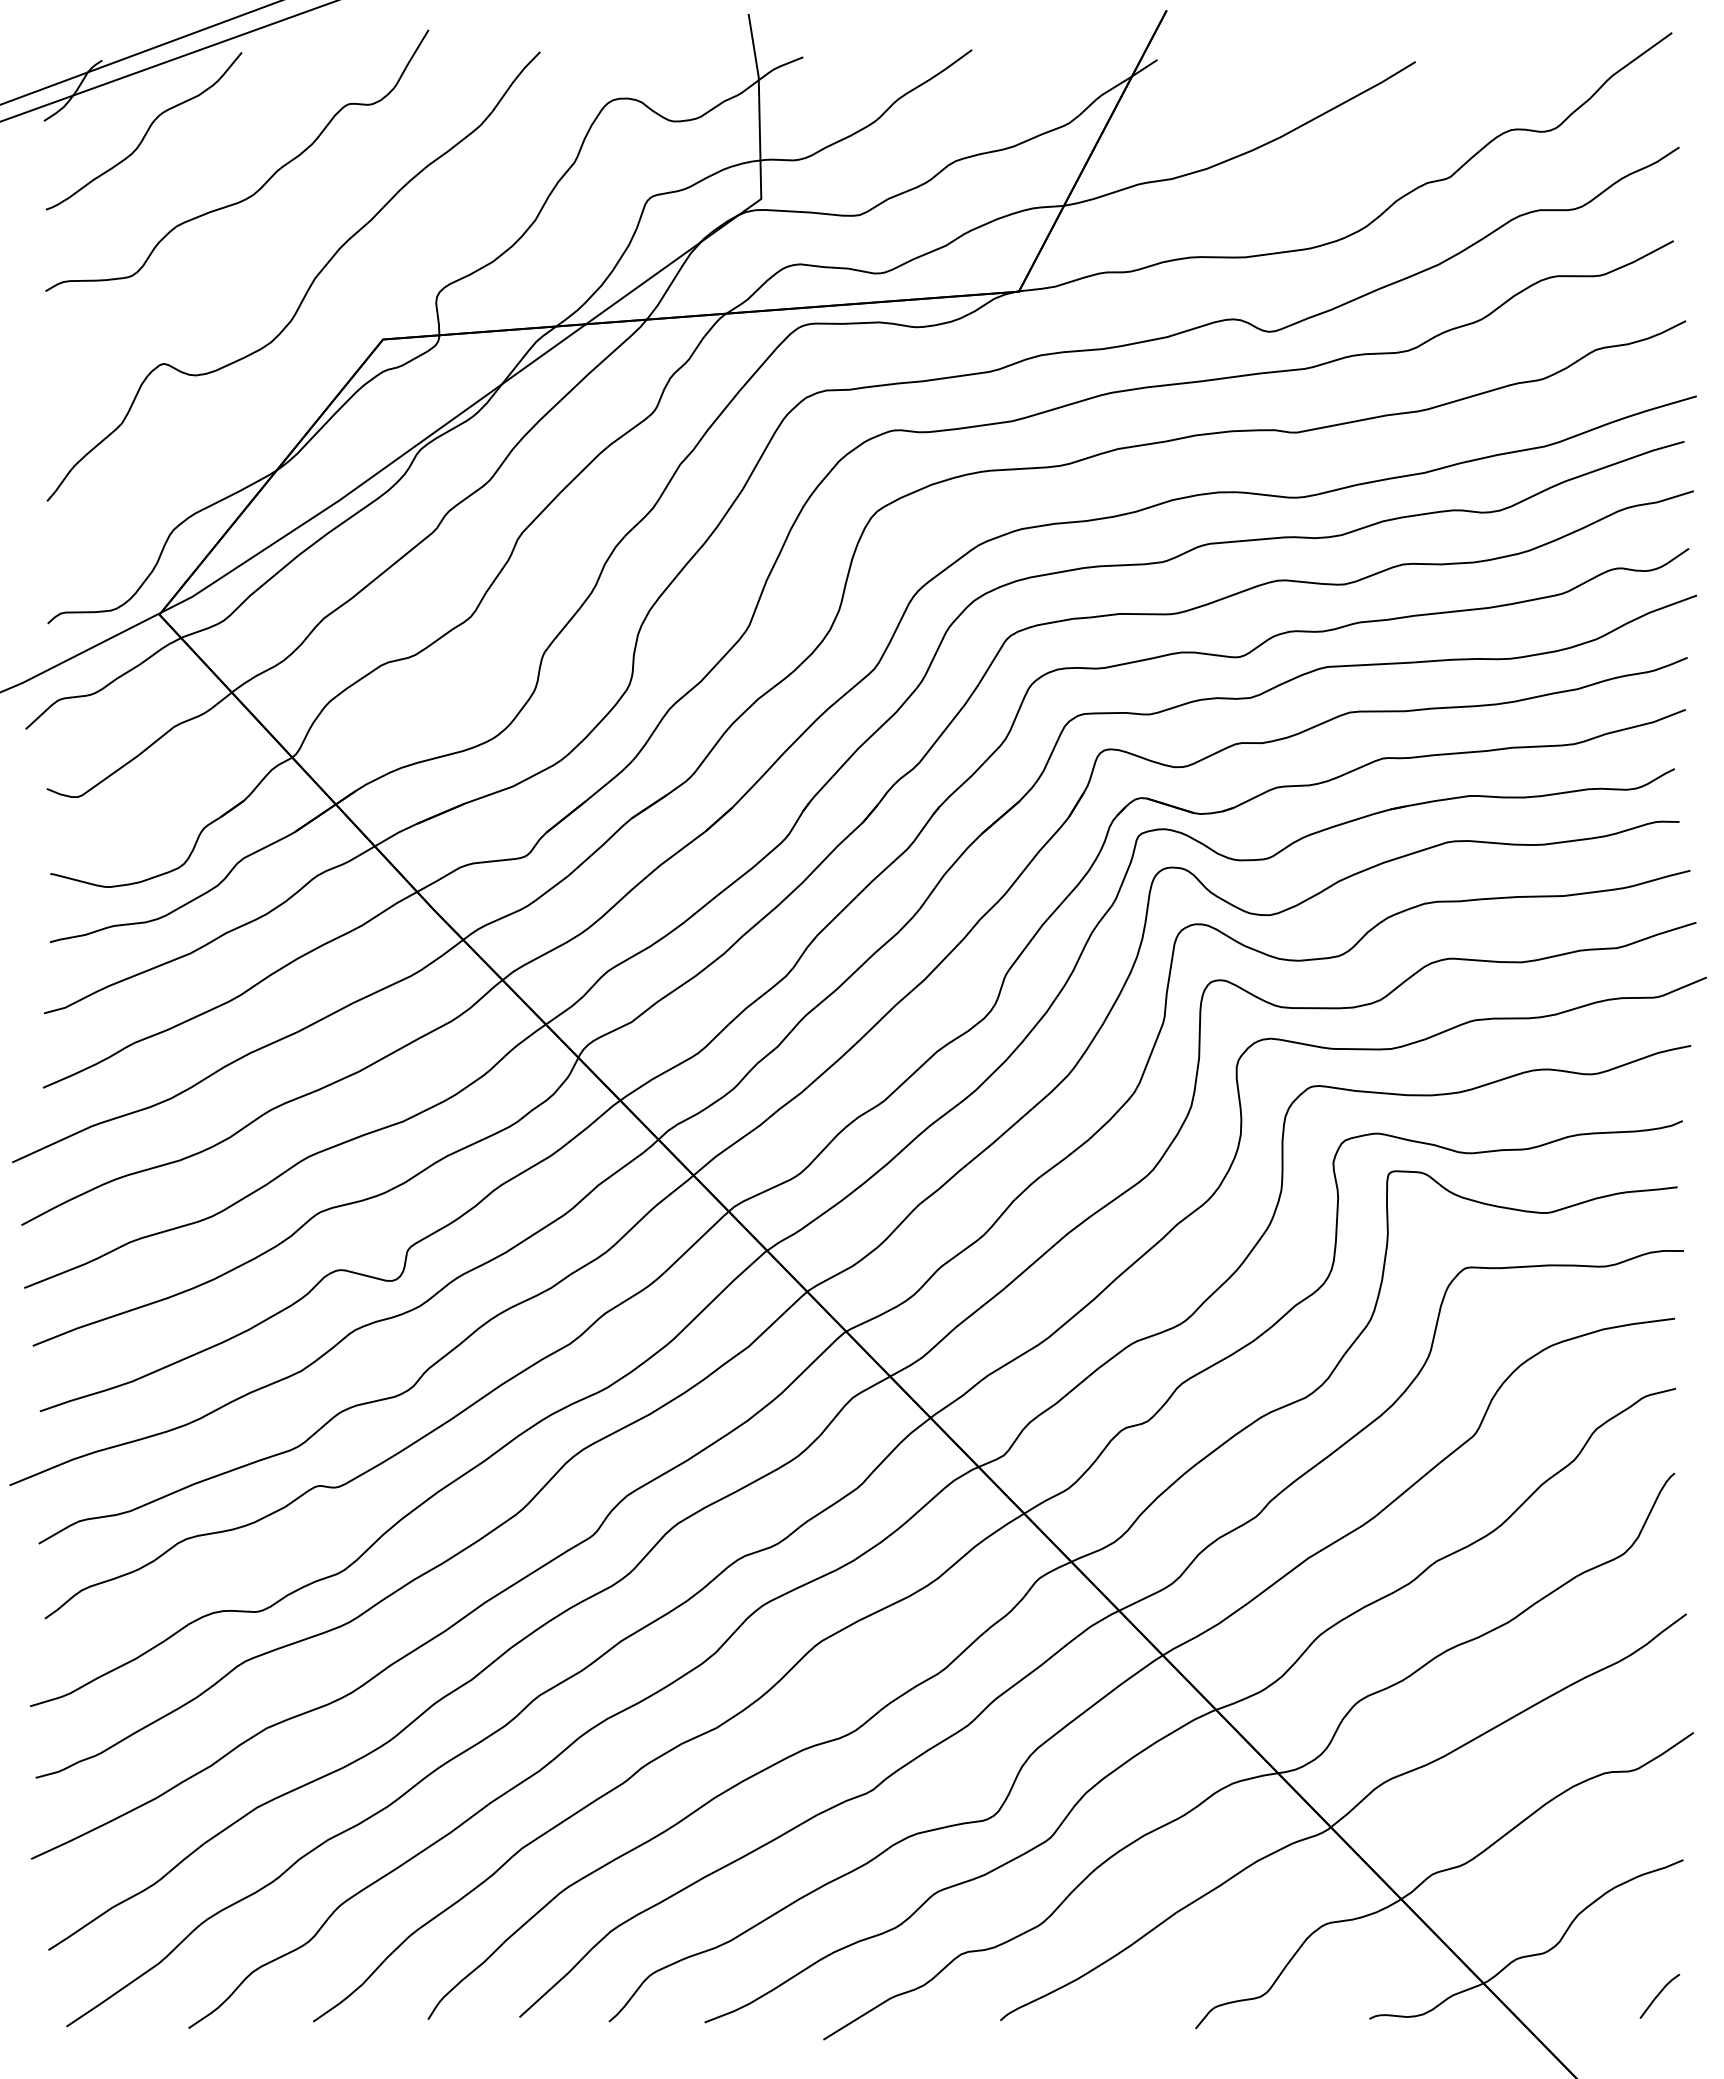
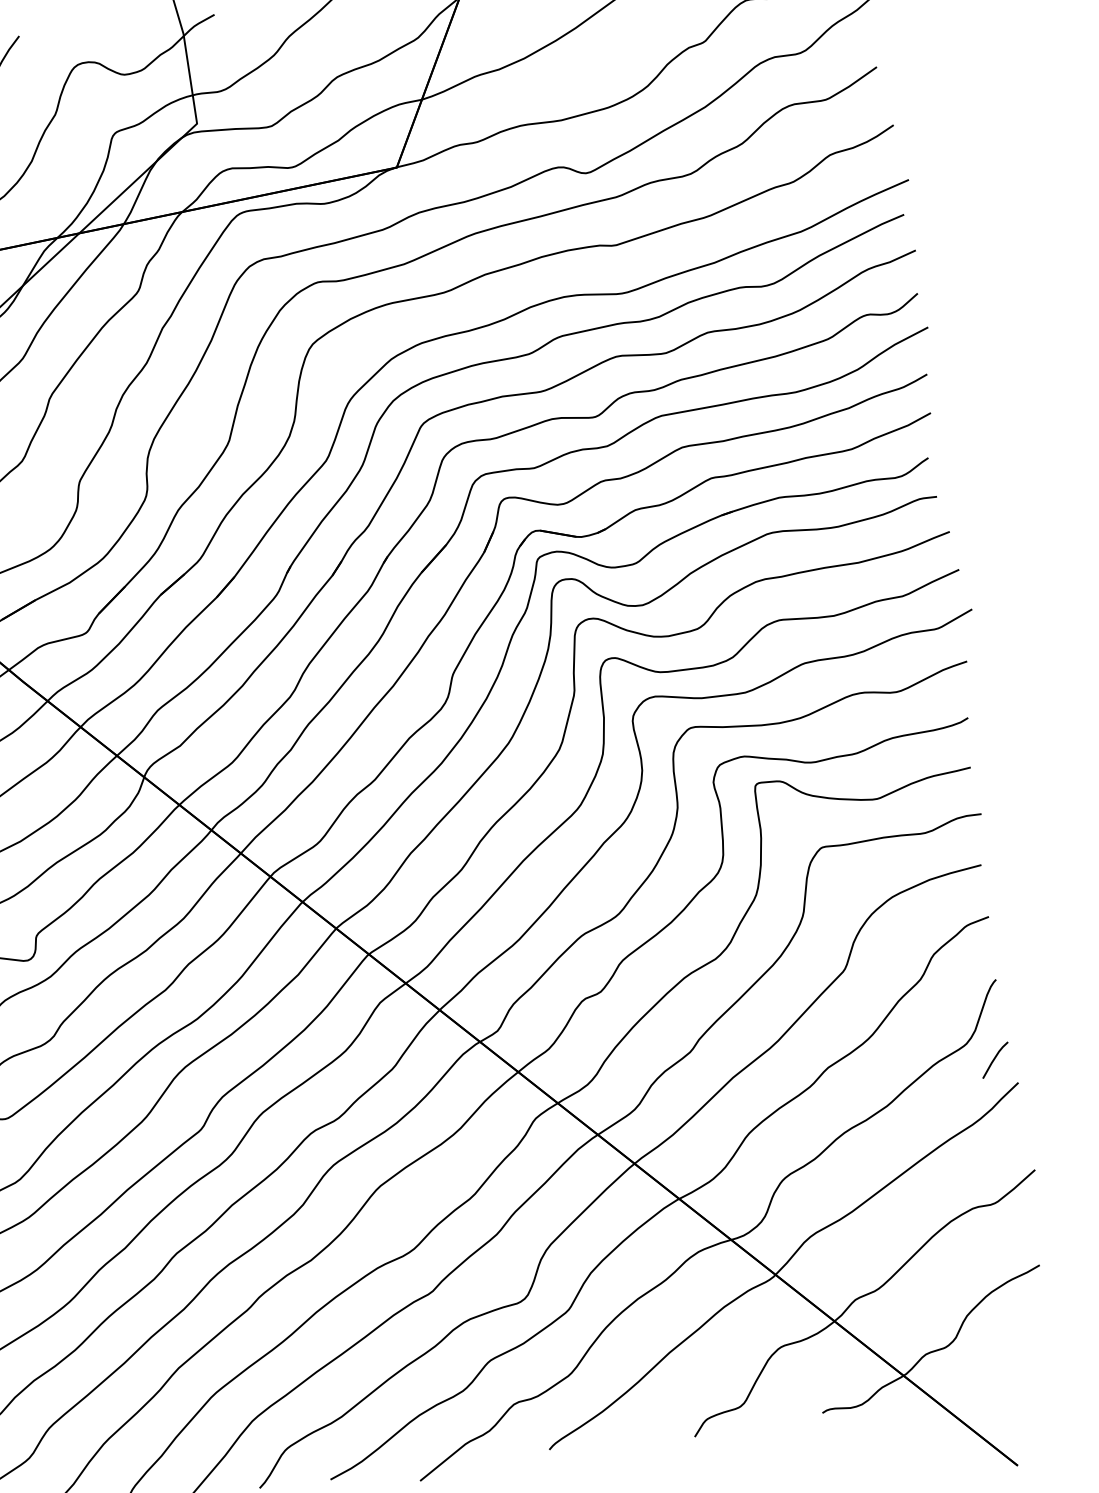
line: (1659, 1994) -> (994, 1058), moved

